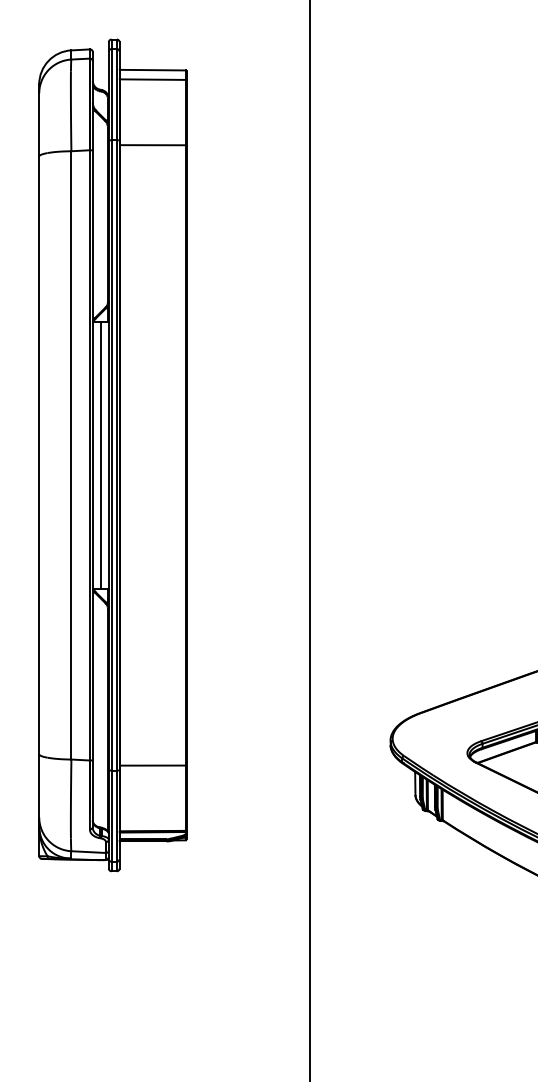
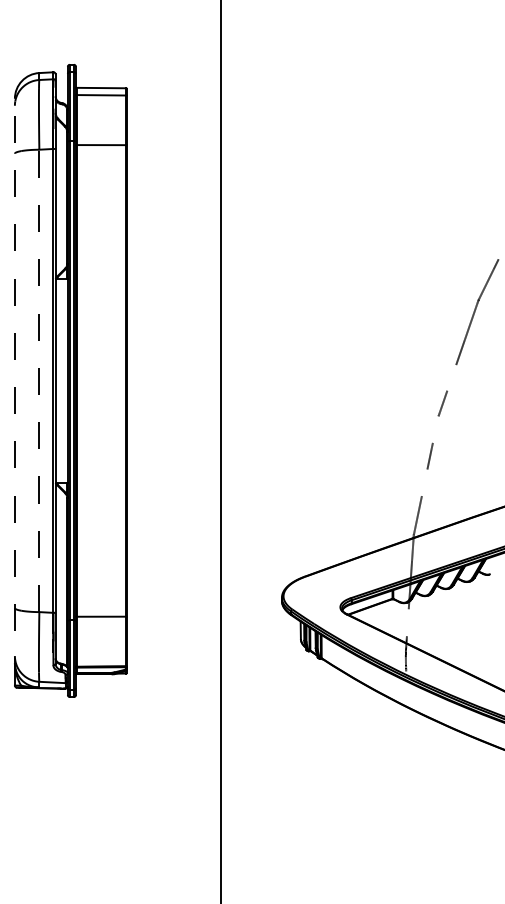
line: (71, 454) -> (39, 380), solid -> dashed
line: (100, 454) -> (61, 380), removed
line: (38, 469) -> (14, 391), solid -> dashed

